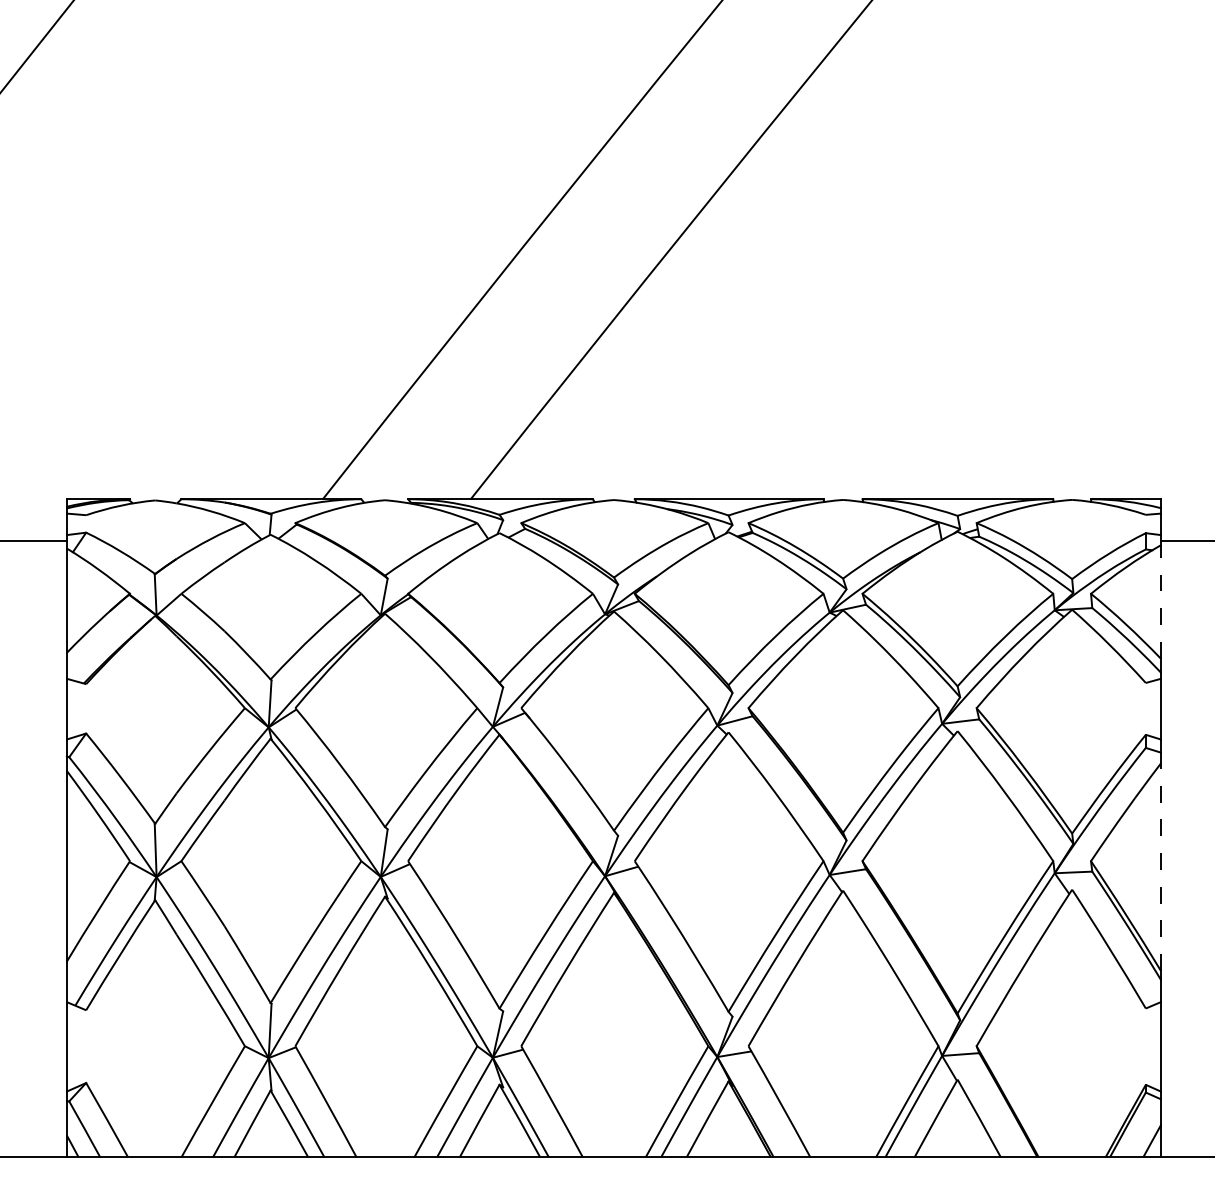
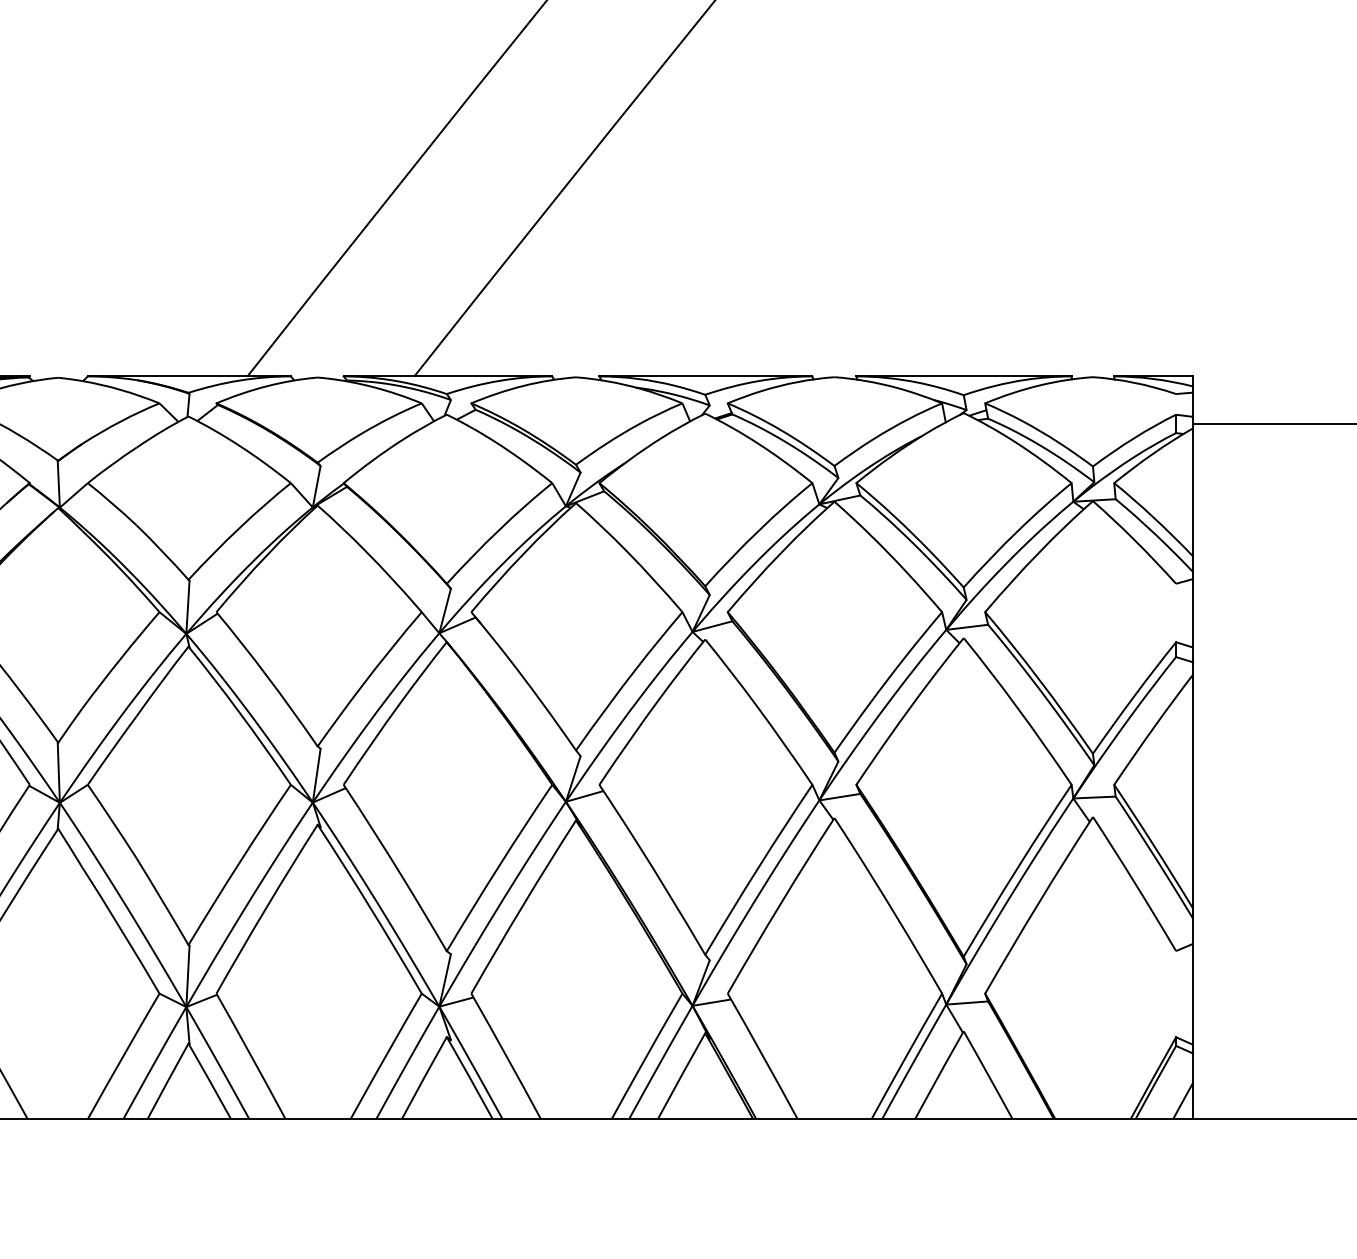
line: (1160, 601) -> (1192, 491), dashed -> solid
line: (1160, 867) -> (1192, 791), dashed -> solid

